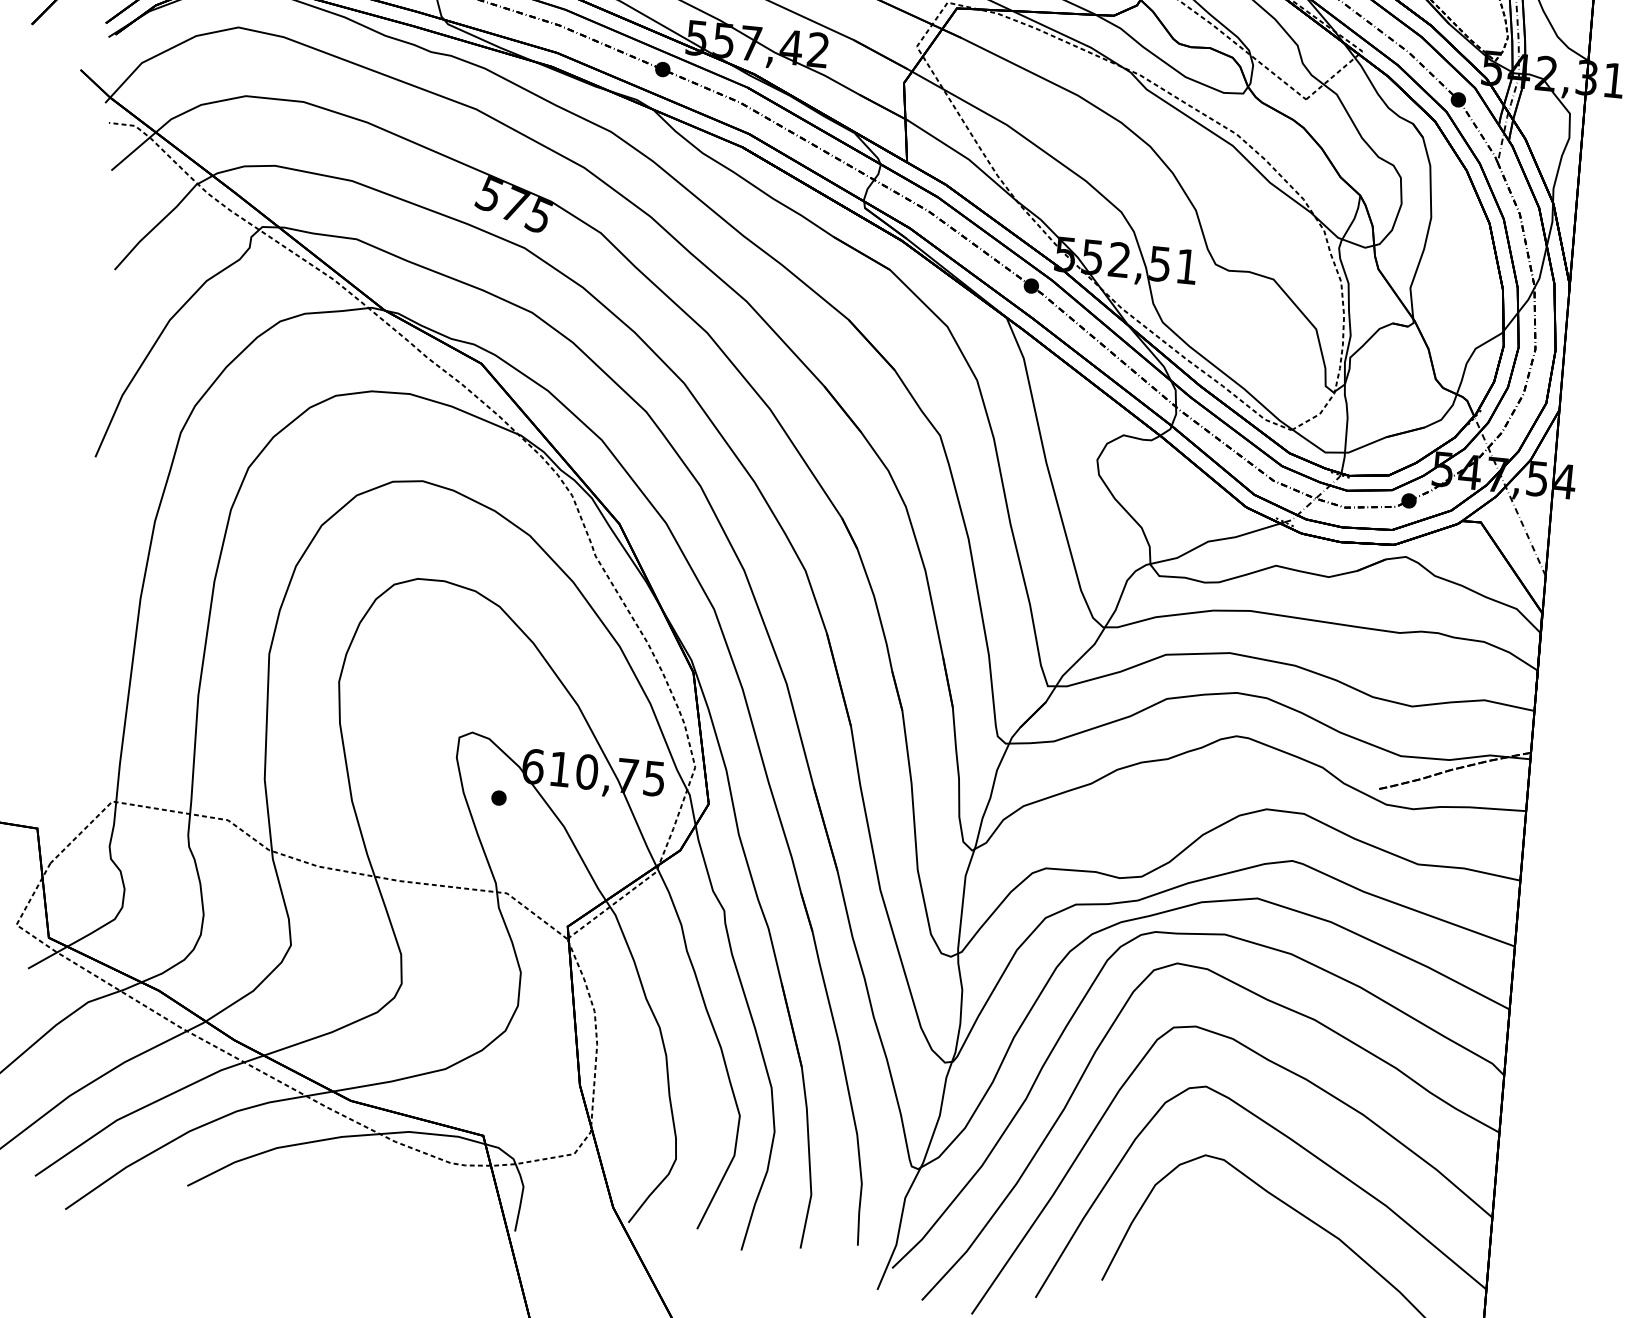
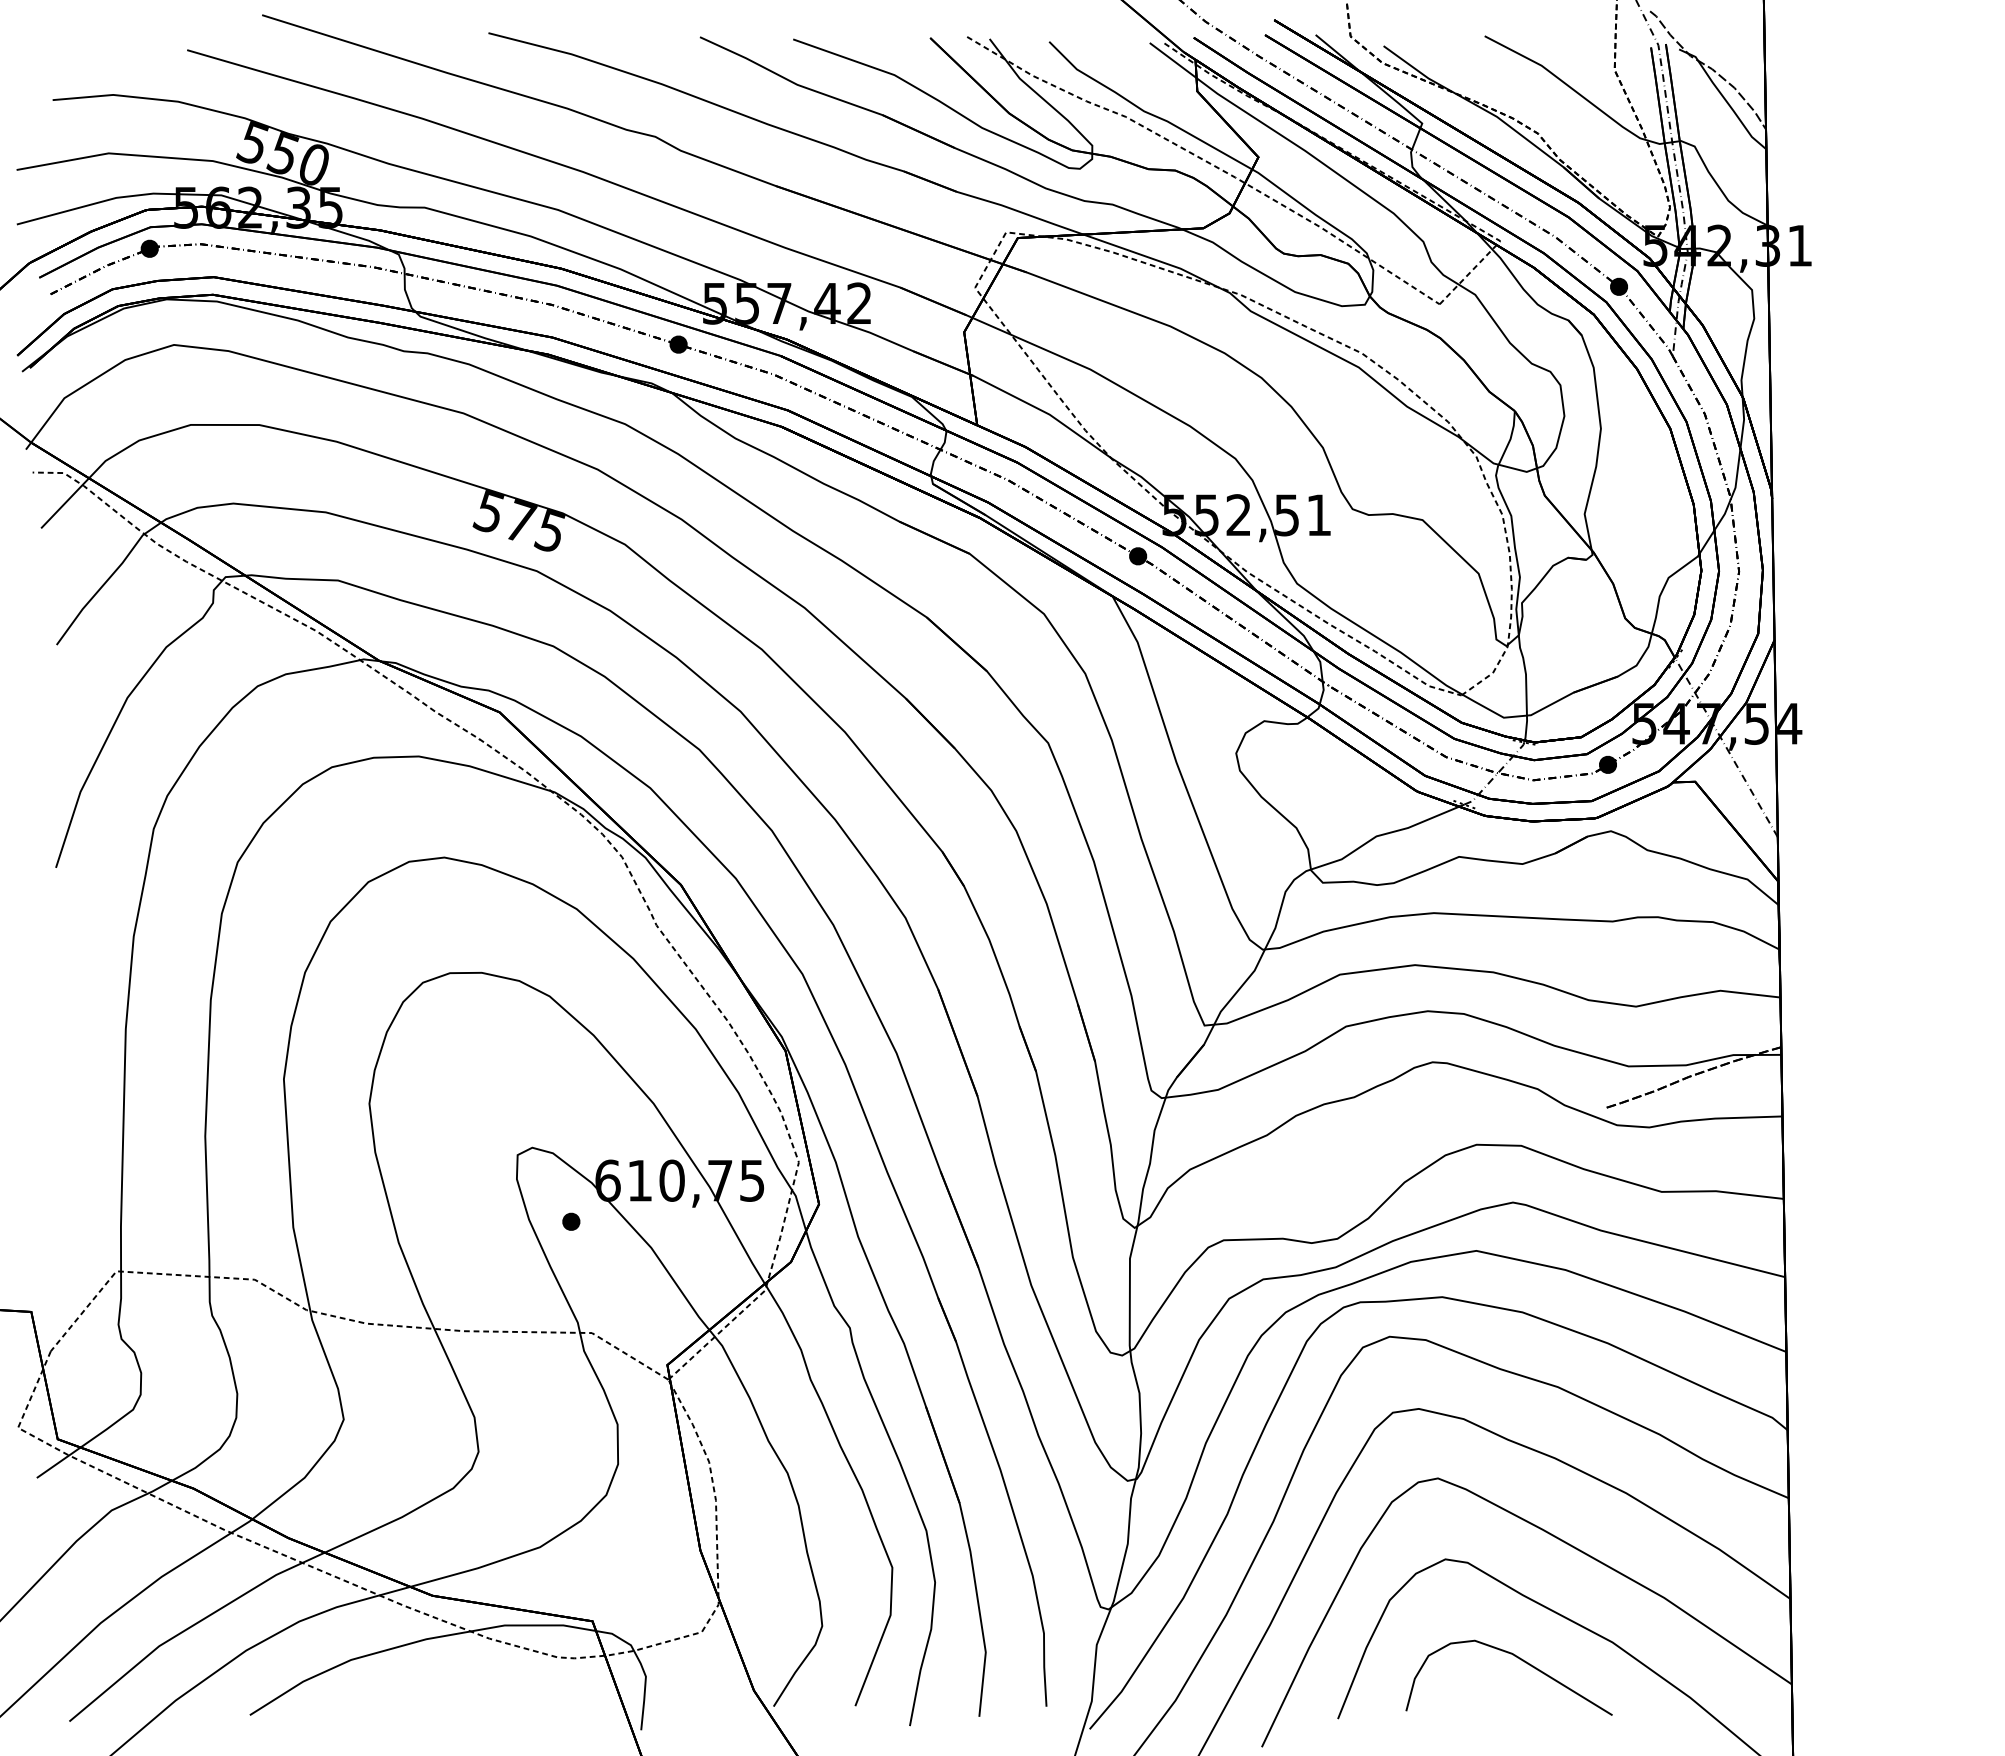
curve: (1257, 1244) -> (1517, 1658), added

